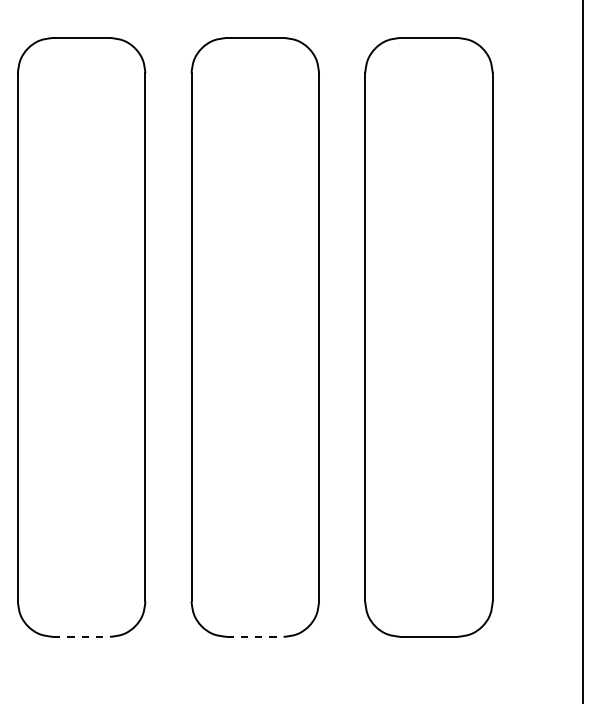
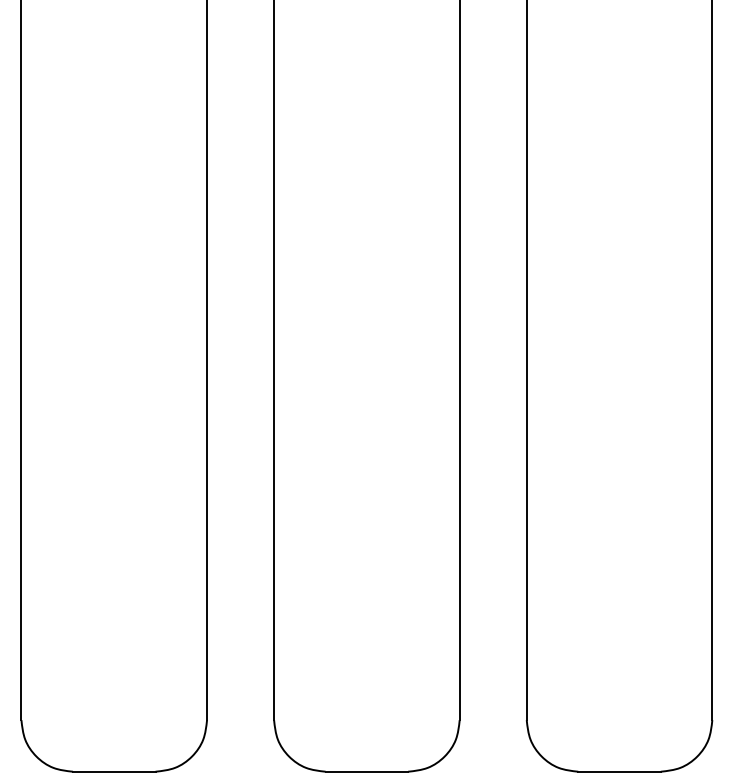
line: (82, 636) -> (115, 771), dashed -> solid
line: (255, 636) -> (367, 771), dashed -> solid

